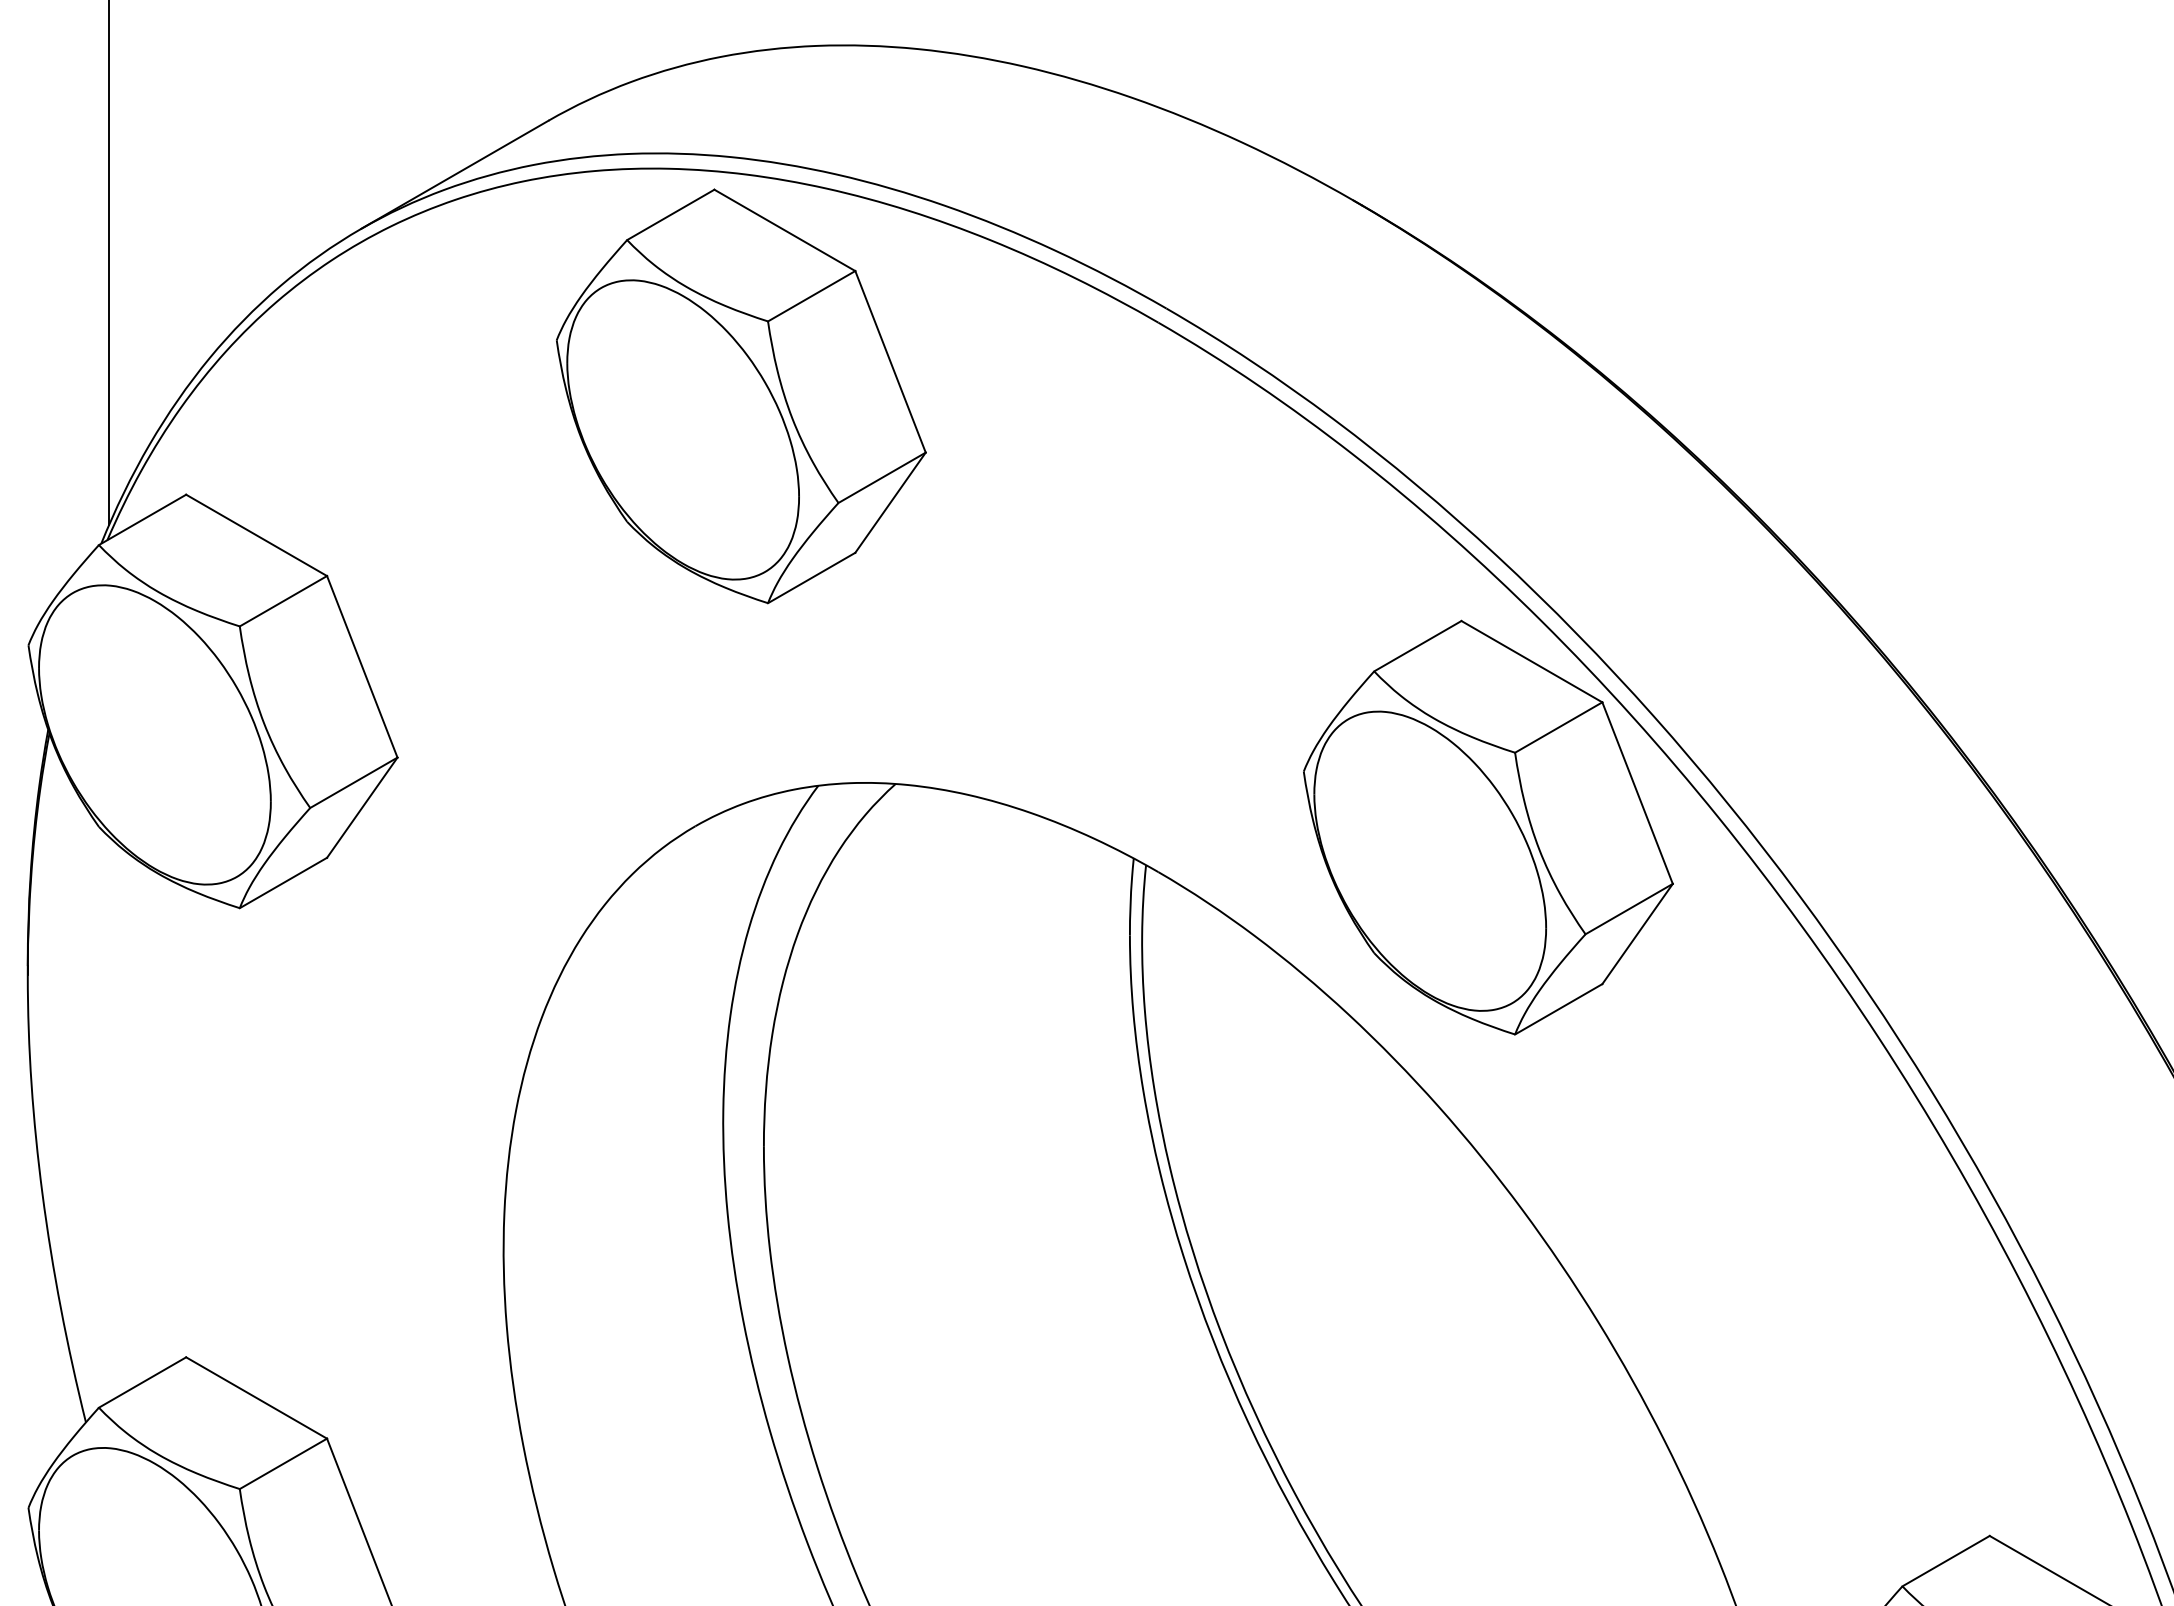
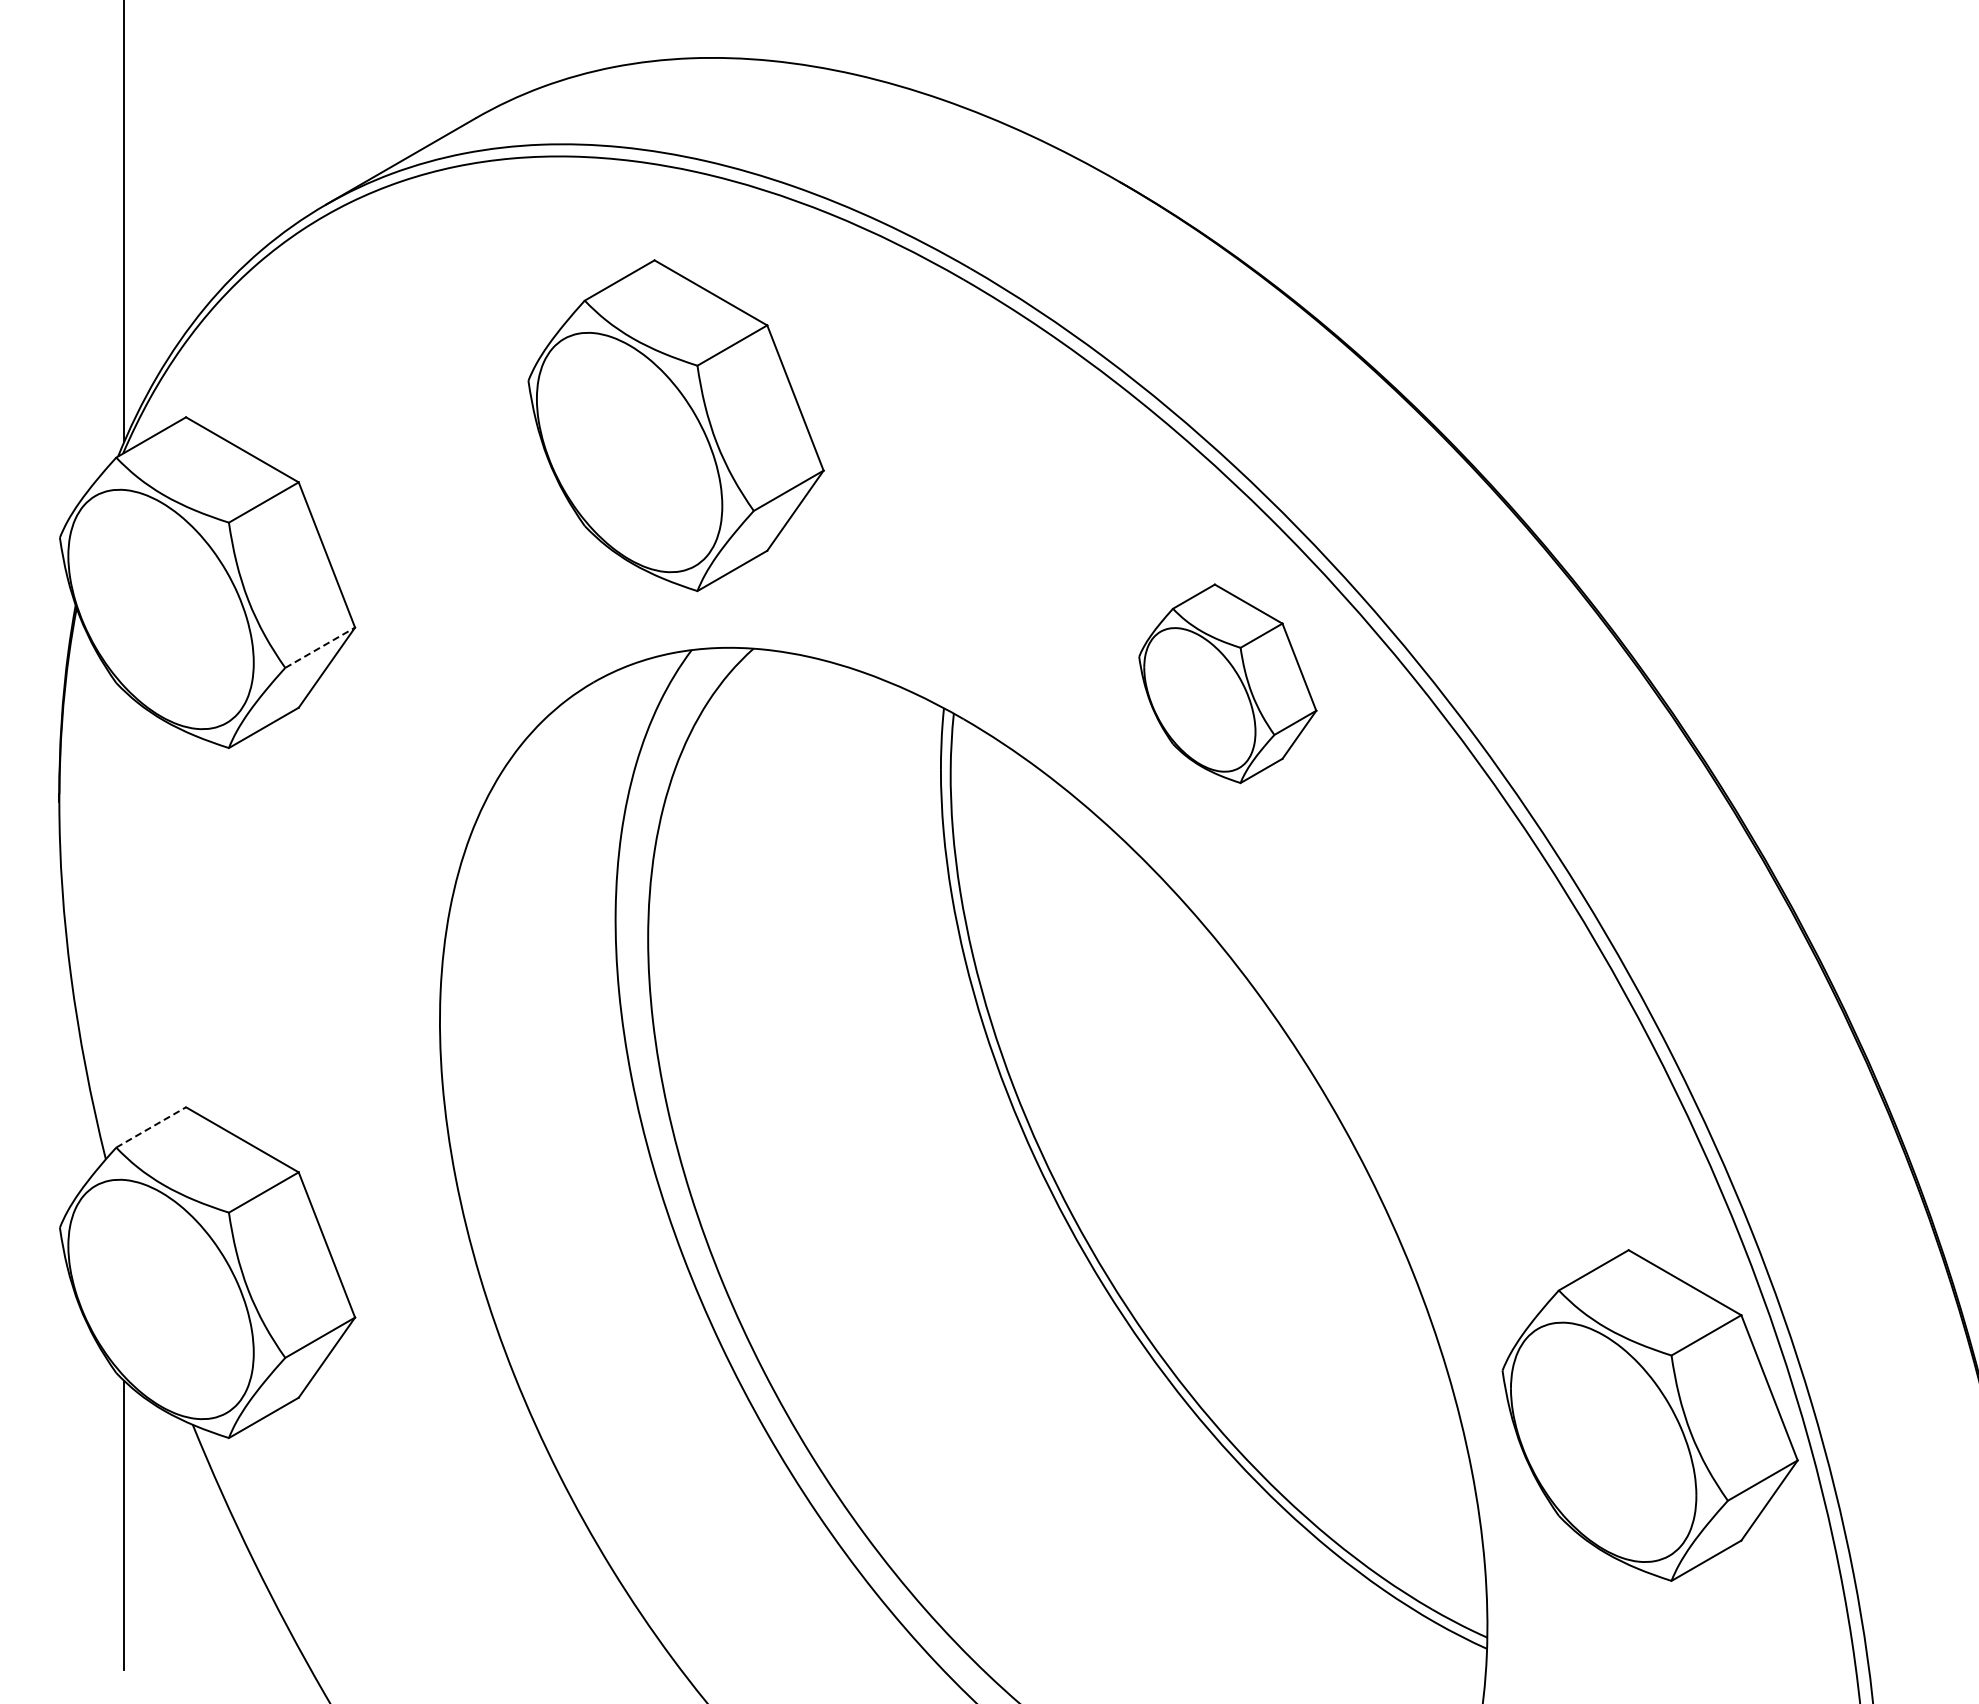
part: (740, 396) -> (675, 425), moved
line: (354, 782) -> (320, 647), solid -> dashed
part: (1488, 827) -> (1227, 683), size x0.6
line: (142, 1382) -> (151, 1127), solid -> dashed

